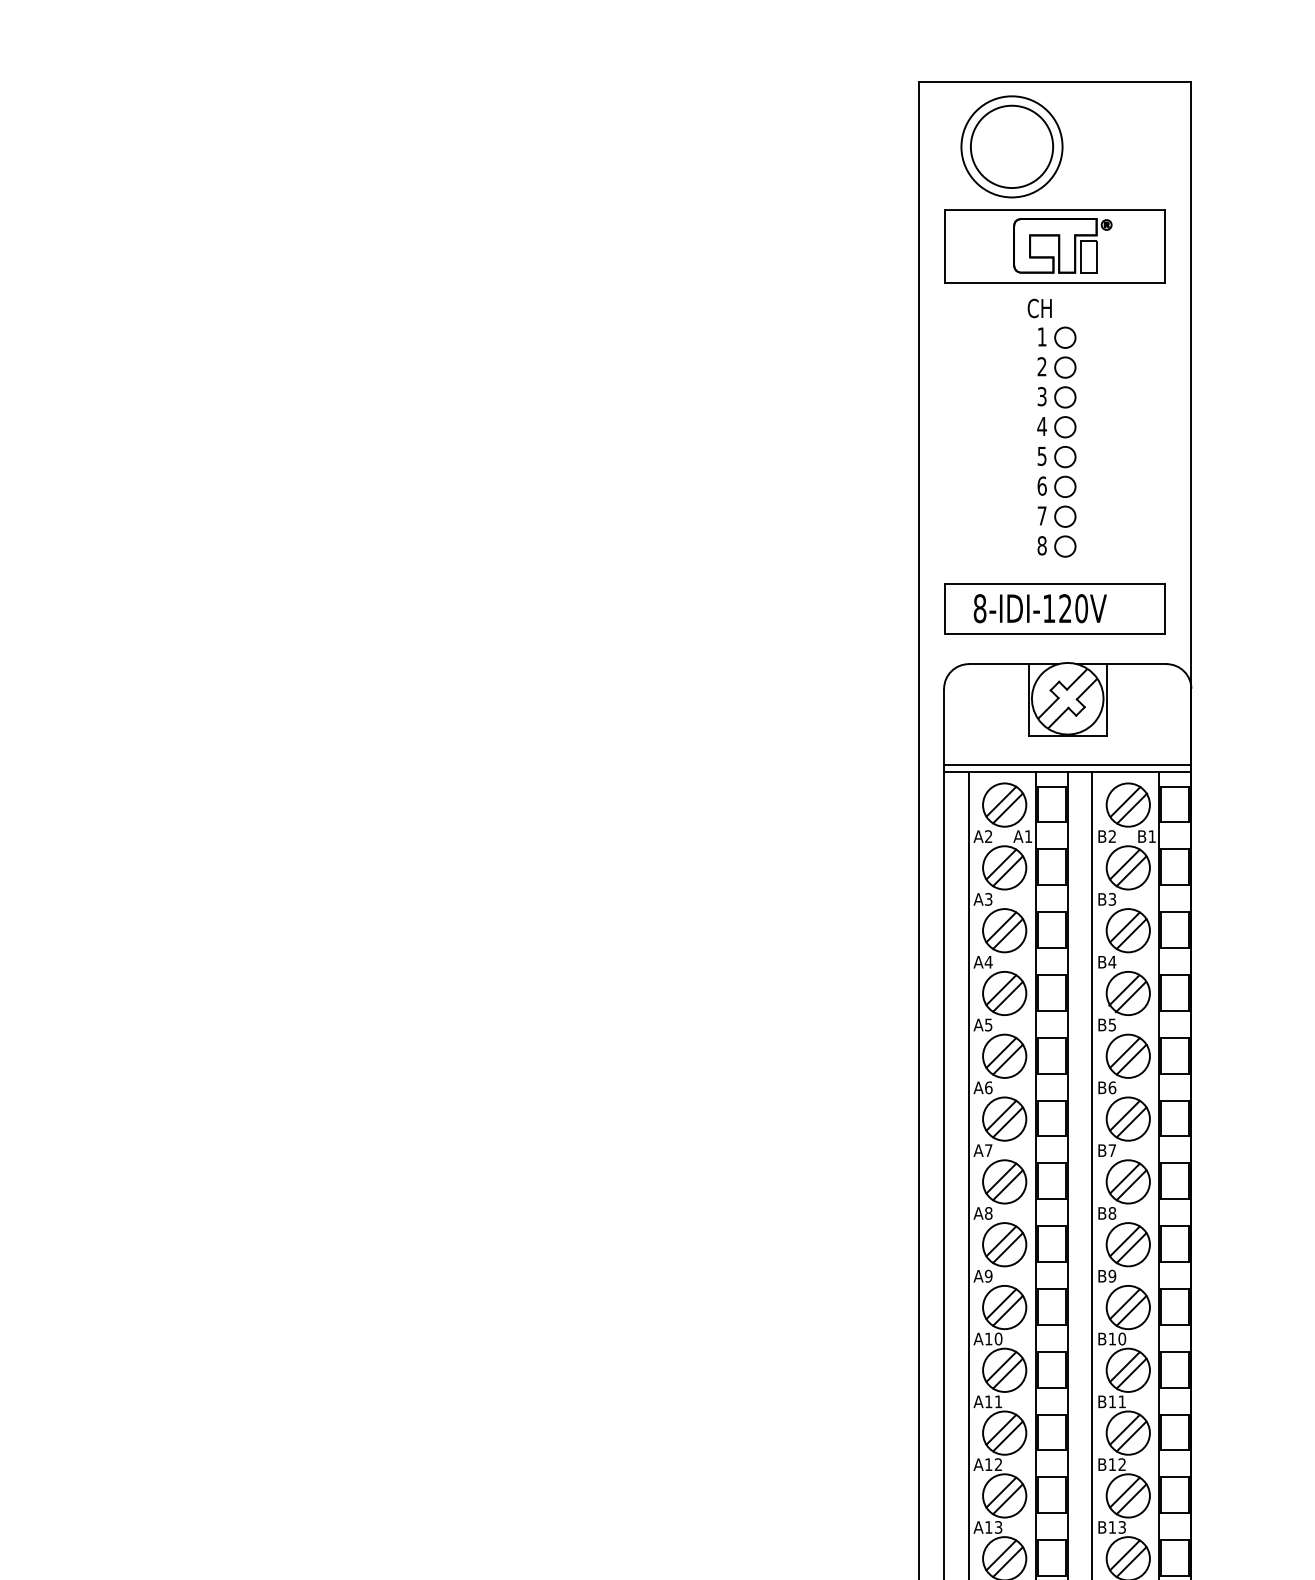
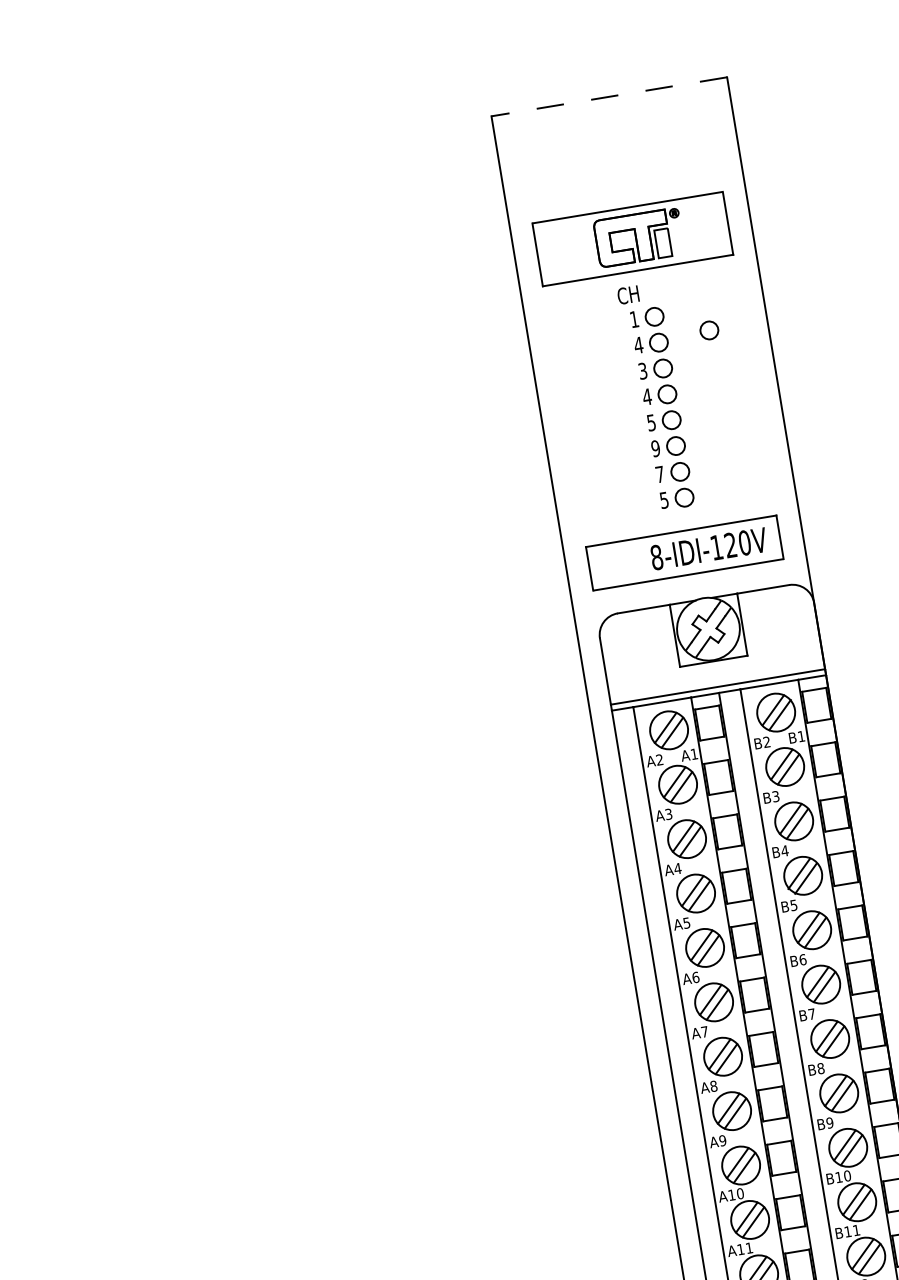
line: (1054, 82) -> (608, 97), solid -> dashed
part: (1011, 146) -> (580, 158), removed
circle: (1124, 363) -> (709, 330), added
text: (1041, 366) -> (638, 345), 2 -> 4
text: (1041, 485) -> (655, 448), 6 -> 9
text: (1041, 545) -> (663, 500), 8 -> 5
text: (1039, 608) -> (708, 548), moved

